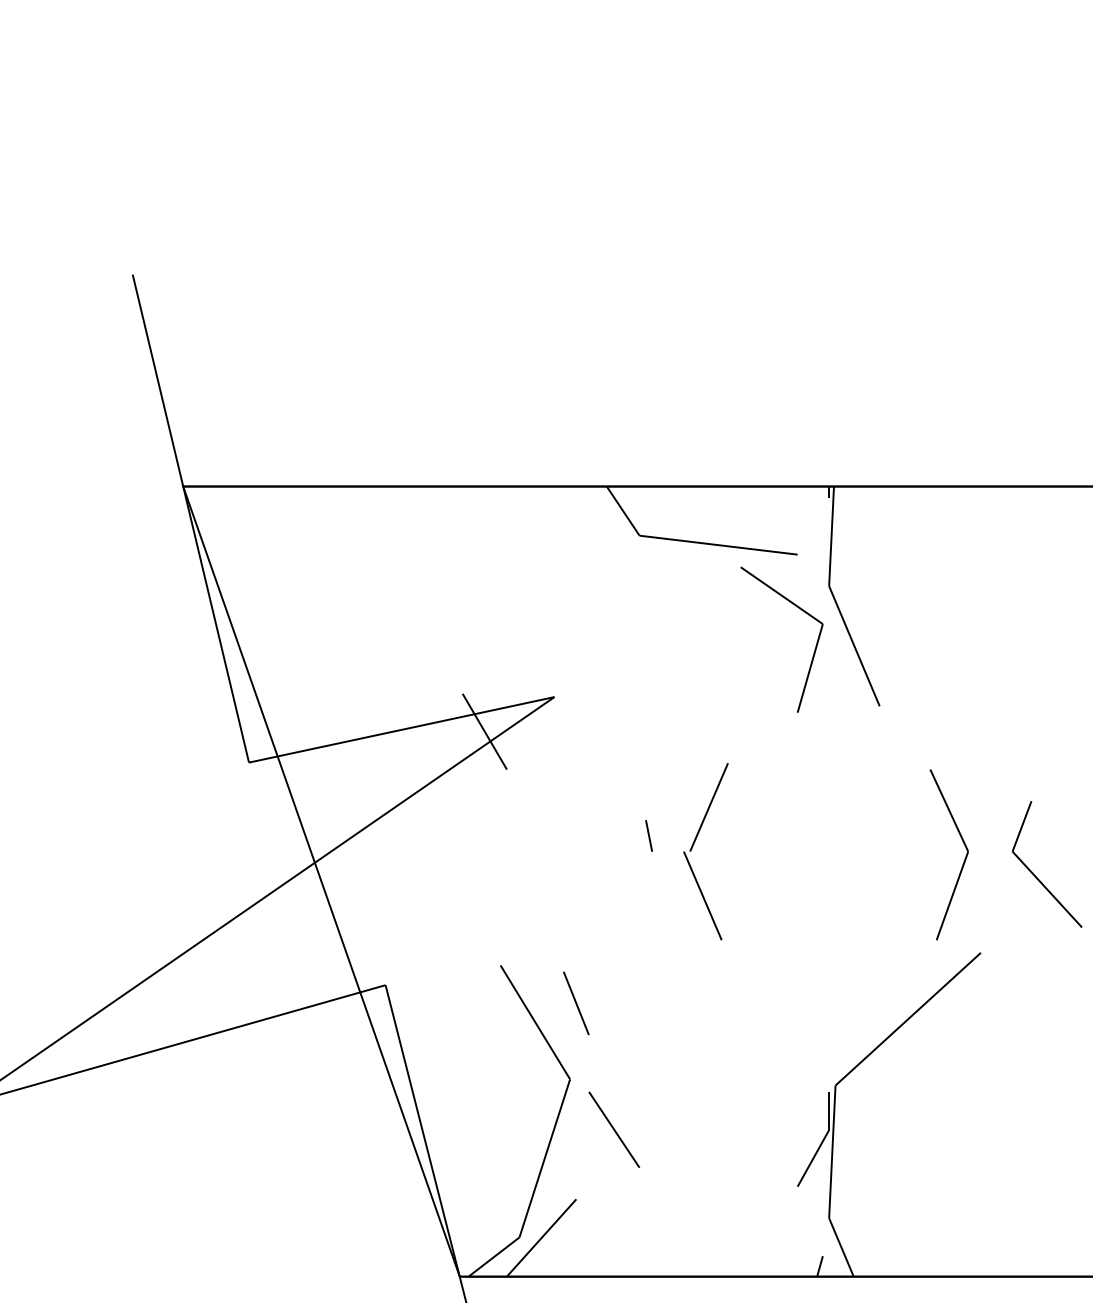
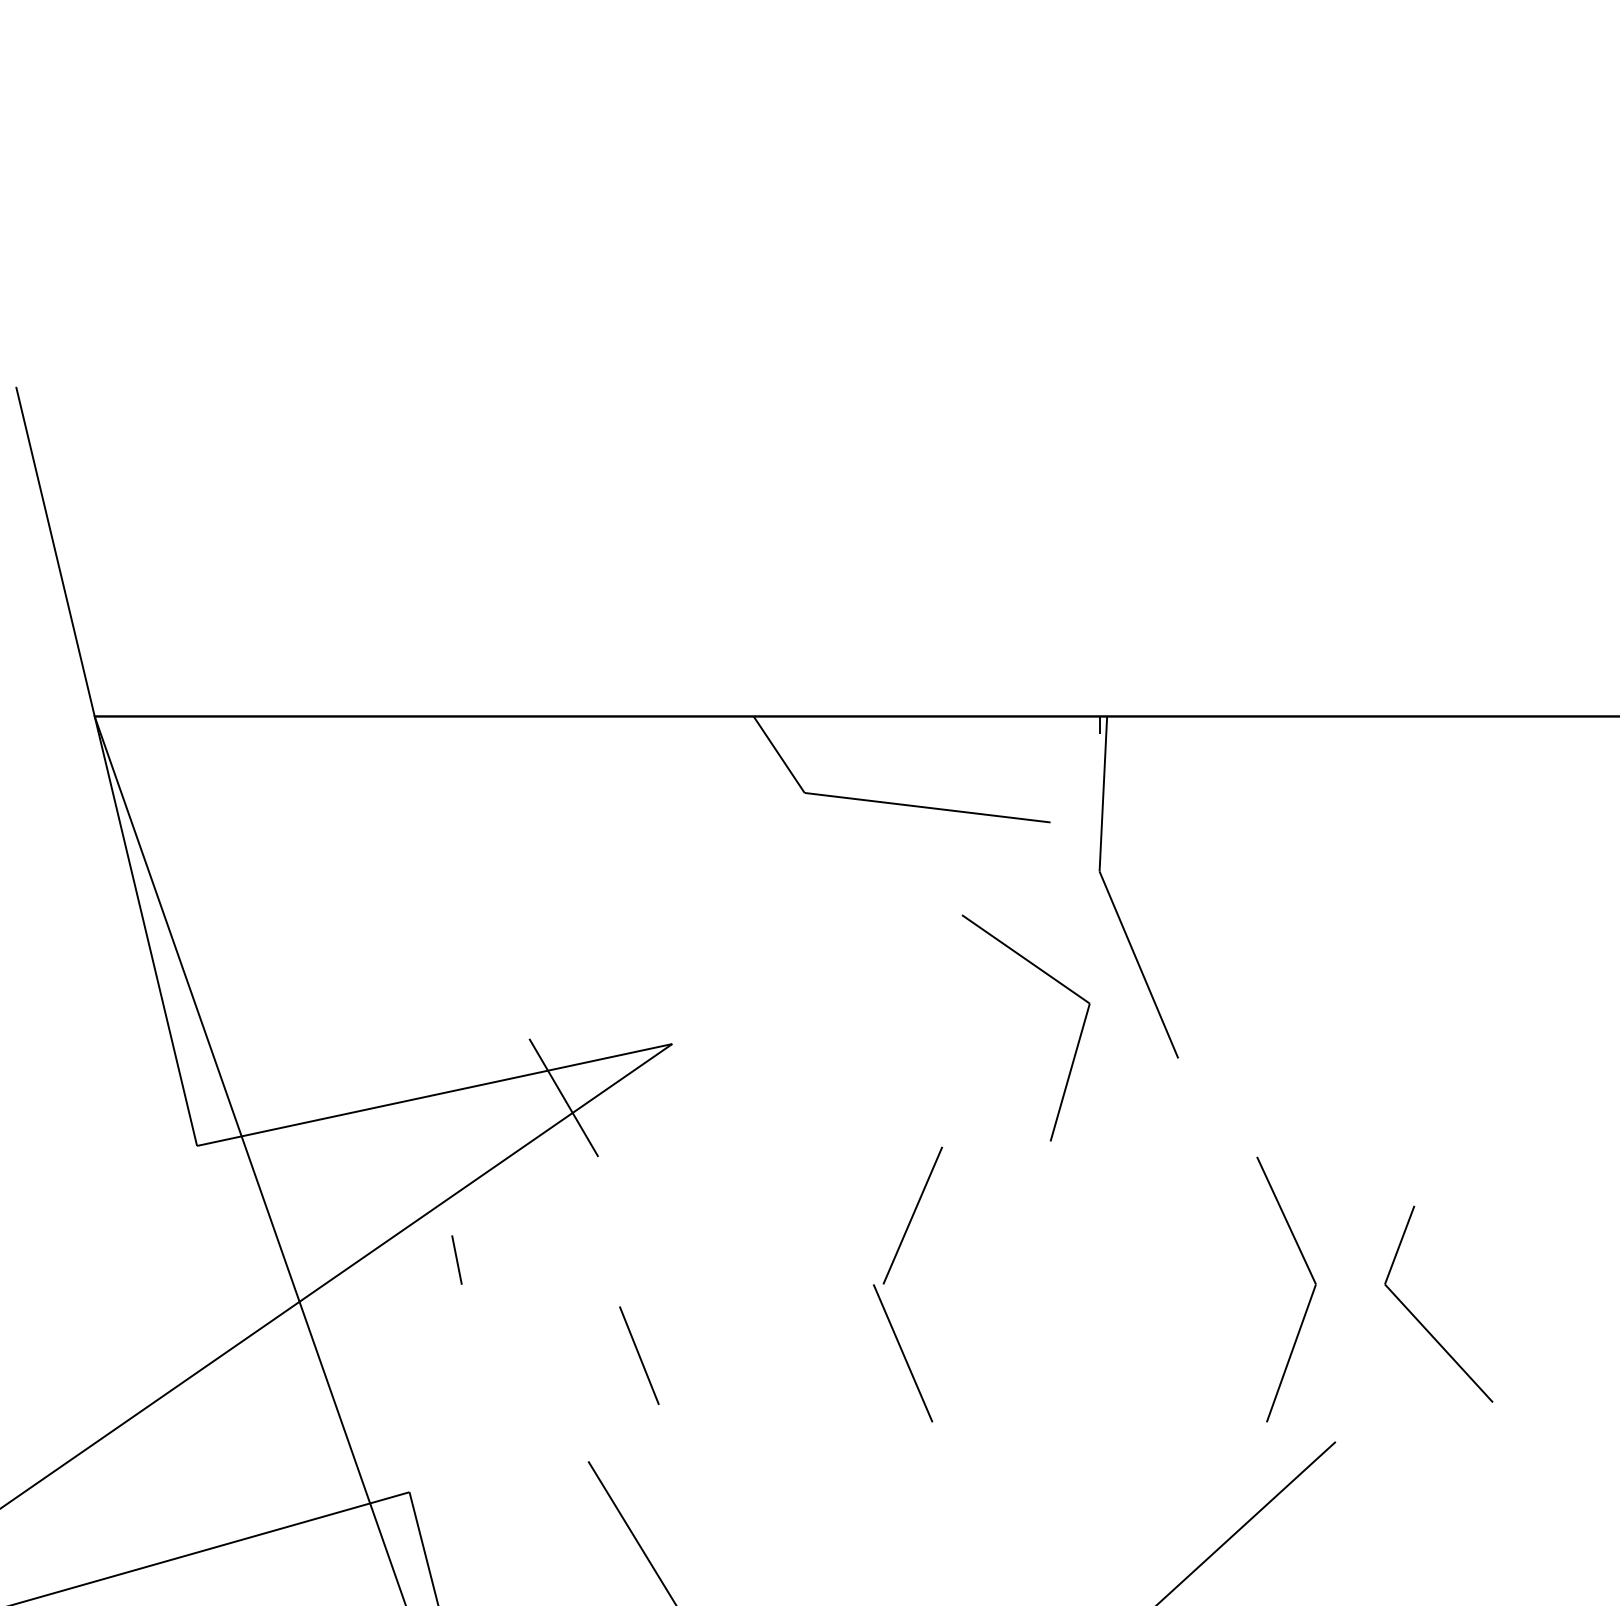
part: (814, 649) -> (1076, 1043), moved
line: (648, 835) -> (456, 1259), moved
line: (576, 1003) -> (639, 1355), moved

